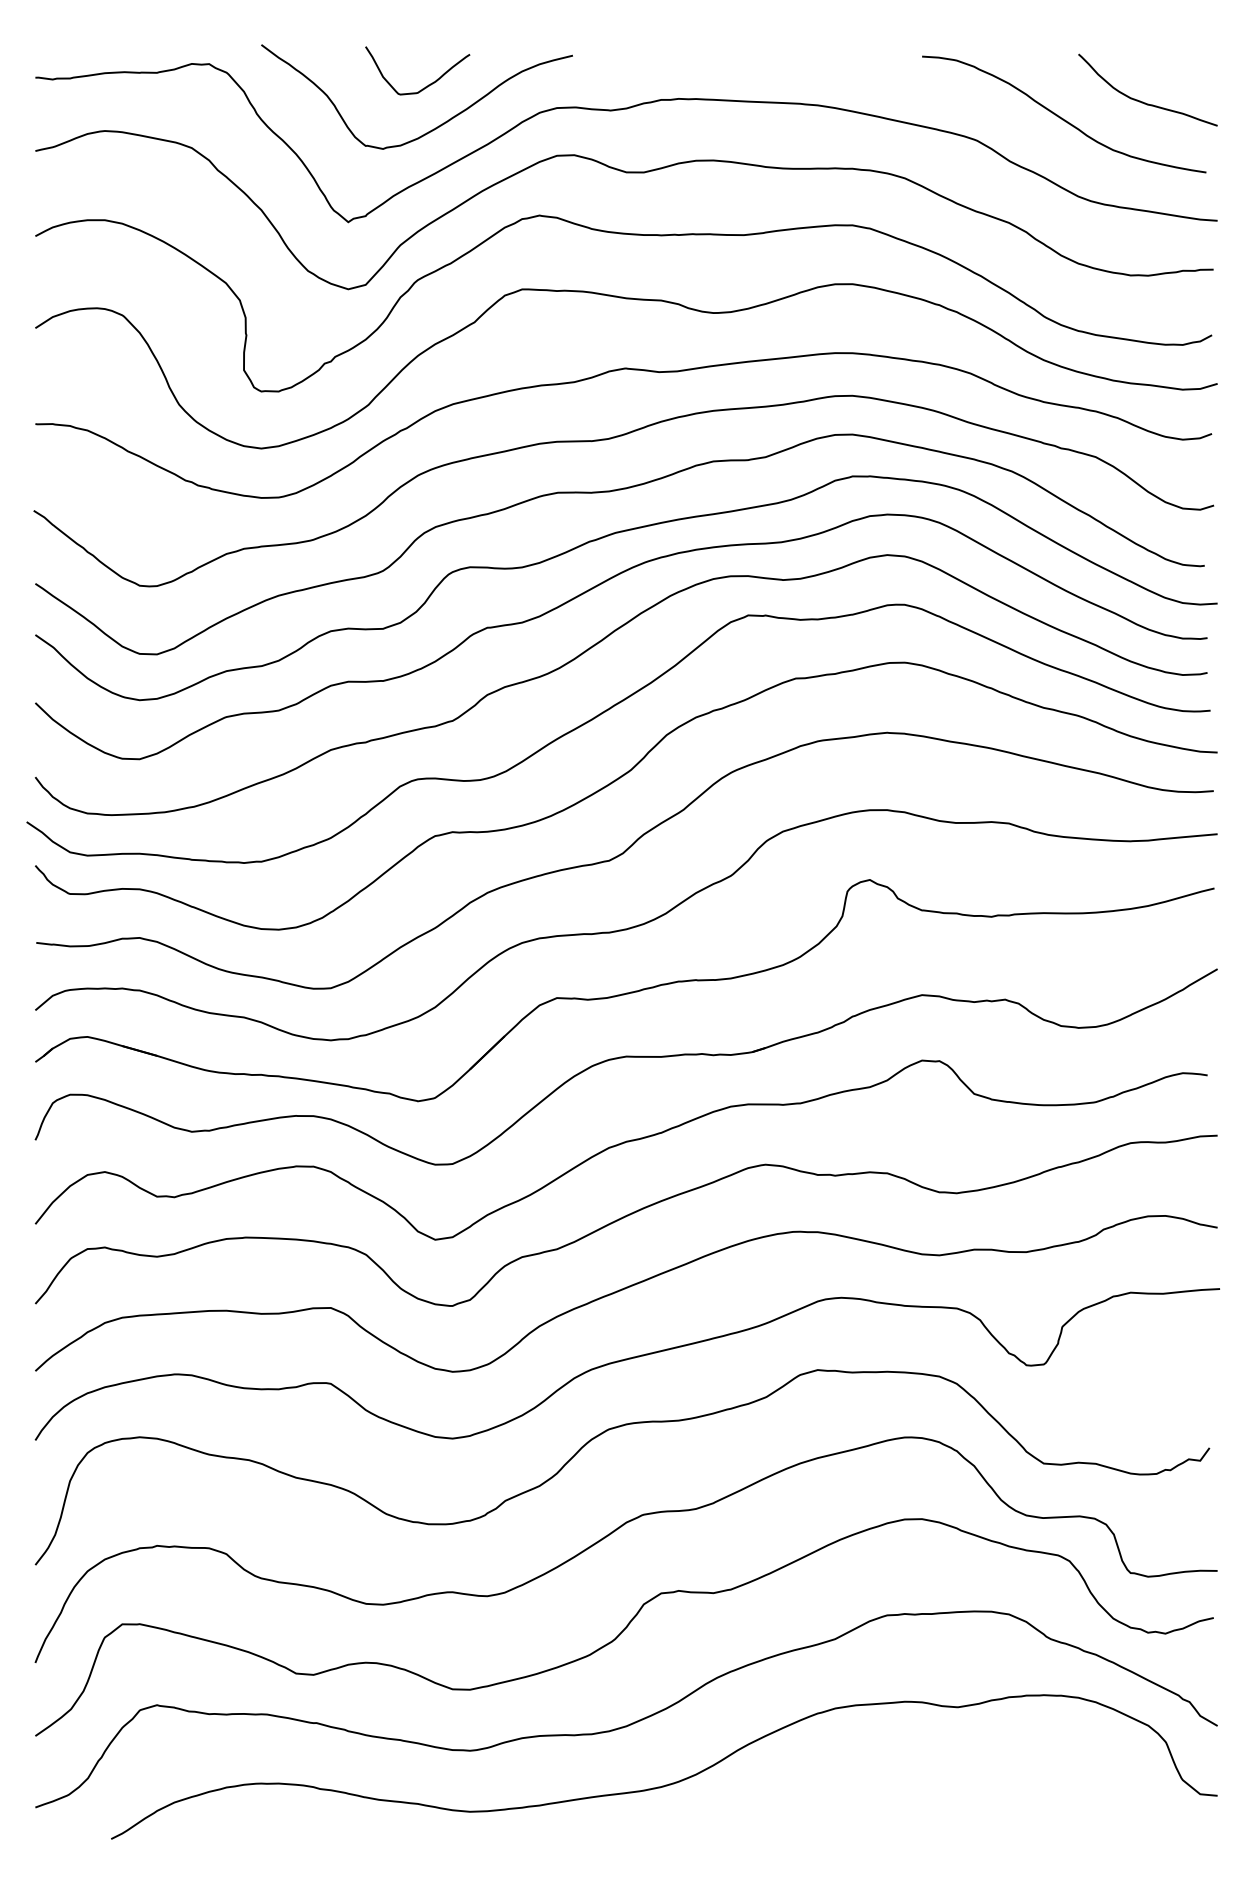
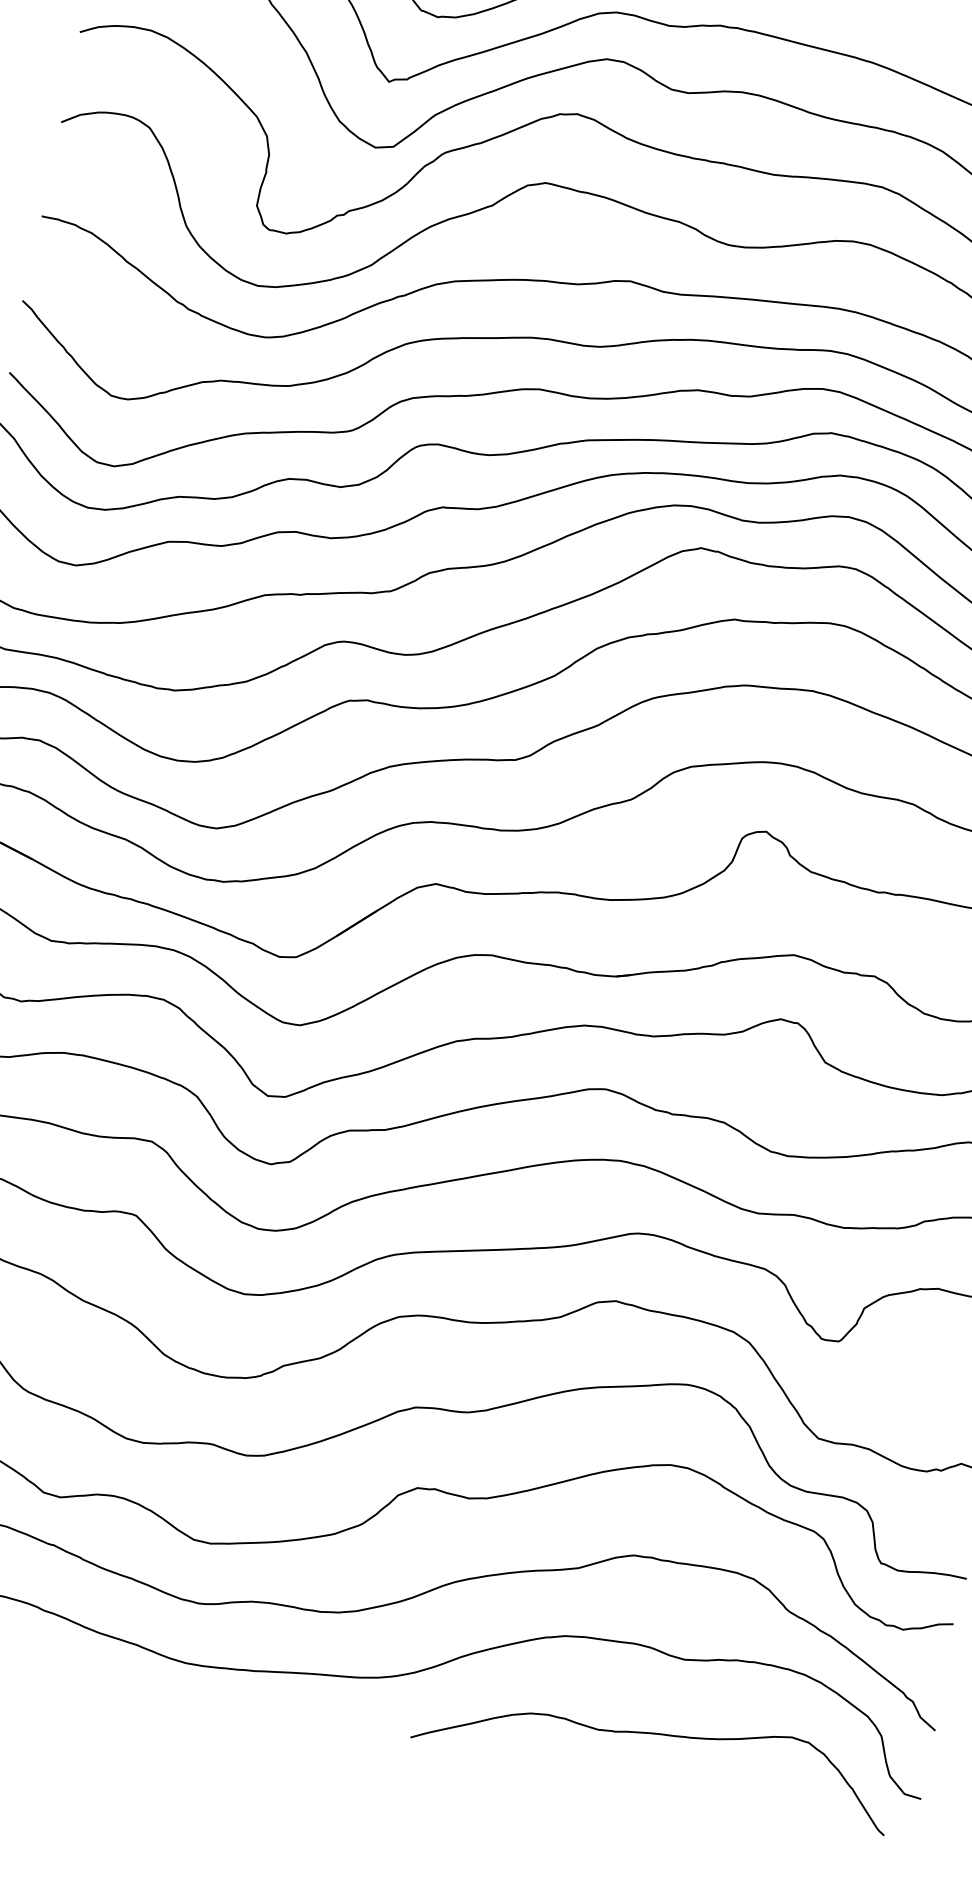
curve: (946, 1786) -> (657, 1735), added

